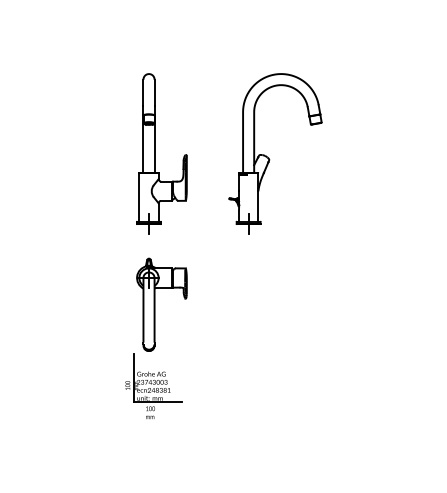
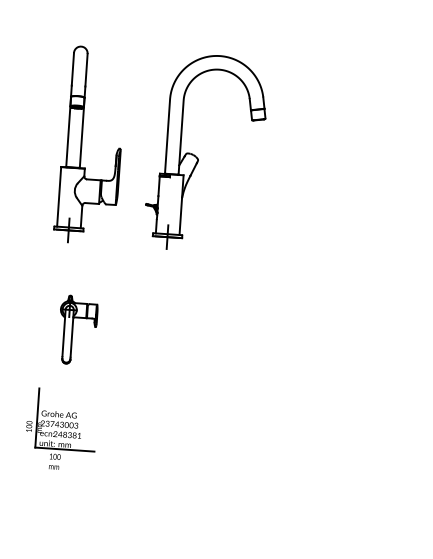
part: (269, 158) -> (198, 158), moved
part: (161, 304) -> (77, 329), size x0.6

